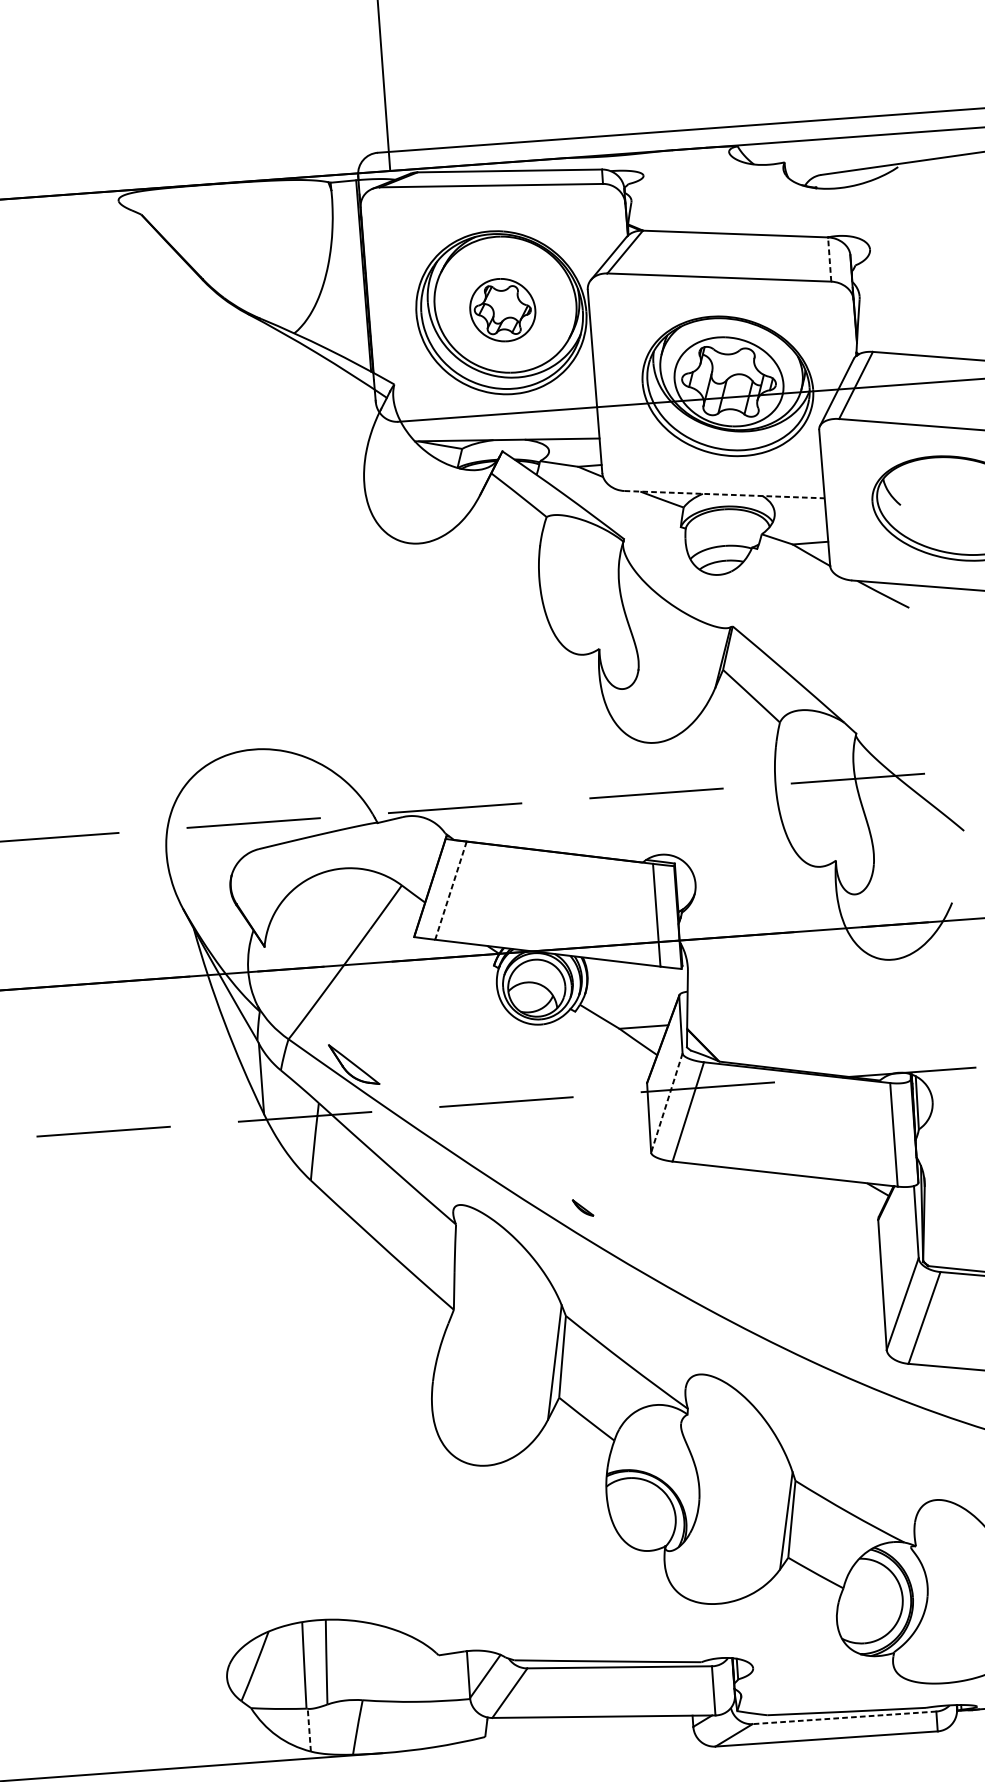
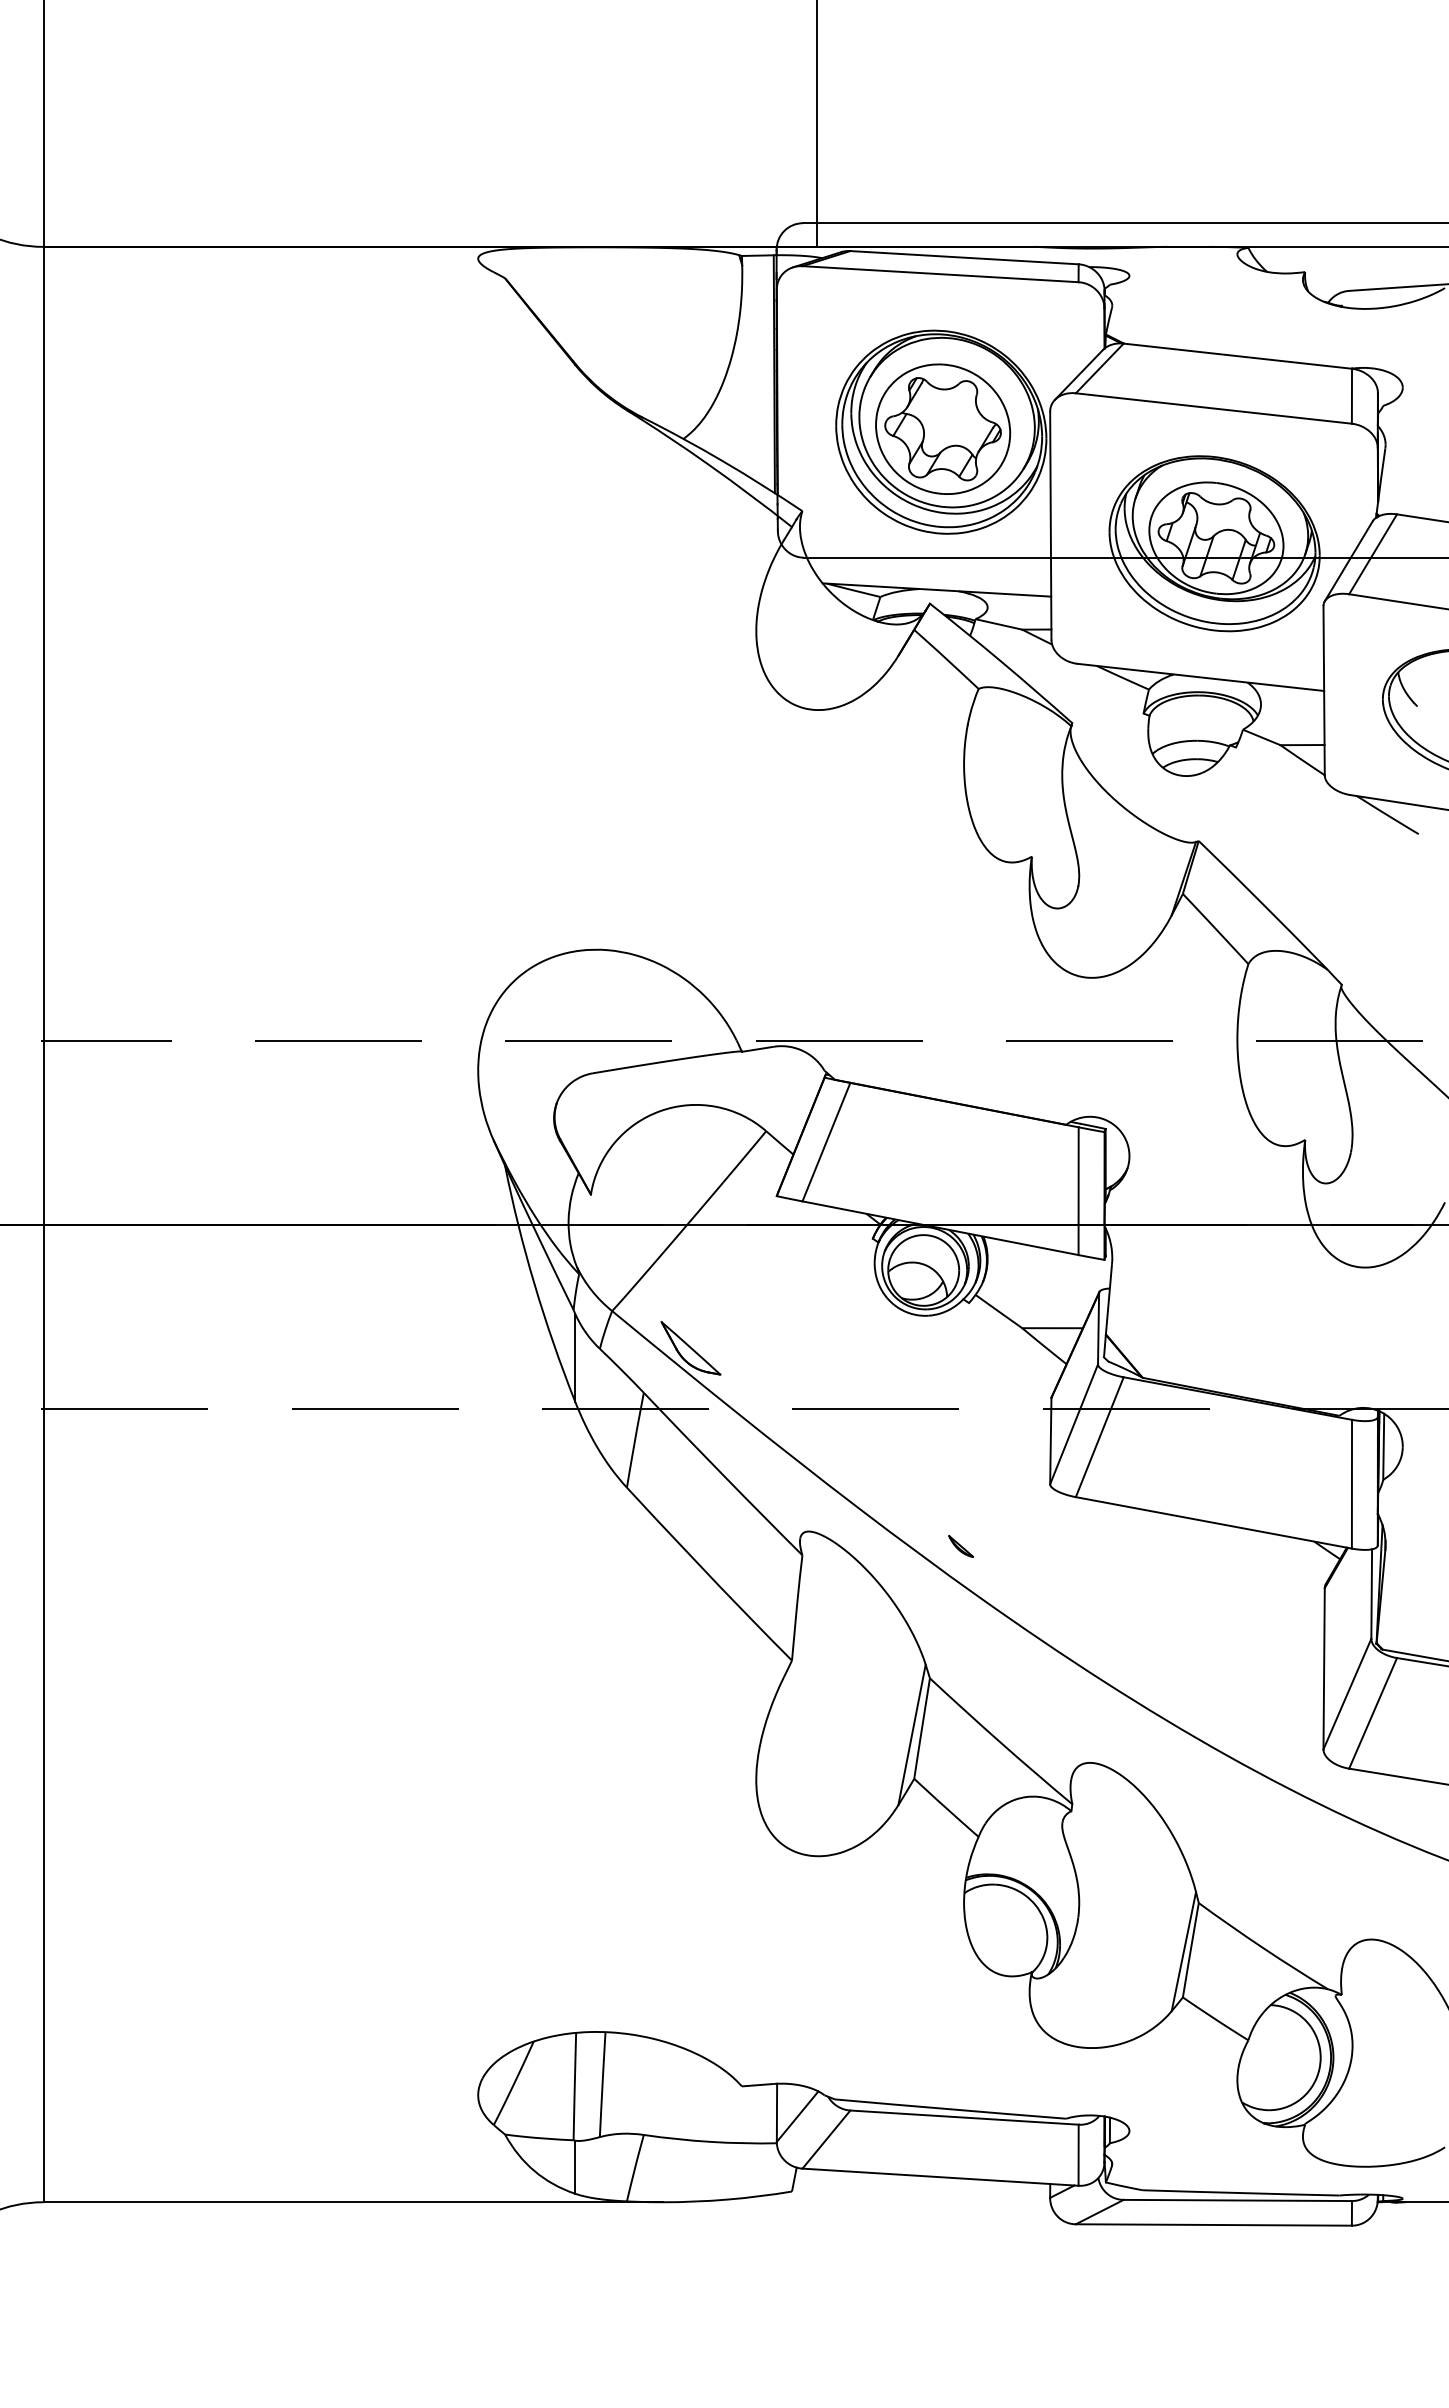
line: (829, 258) -> (1351, 395), dashed -> solid
part: (502, 309) -> (943, 428), size x1.67
line: (725, 494) -> (1201, 677), dashed -> solid
line: (451, 890) -> (826, 1142), dashed -> solid
line: (667, 1103) -> (1074, 1424), dashed -> solid
line: (844, 1717) -> (1237, 2200), dashed -> solid
line: (309, 1730) -> (575, 2167), dashed -> solid

